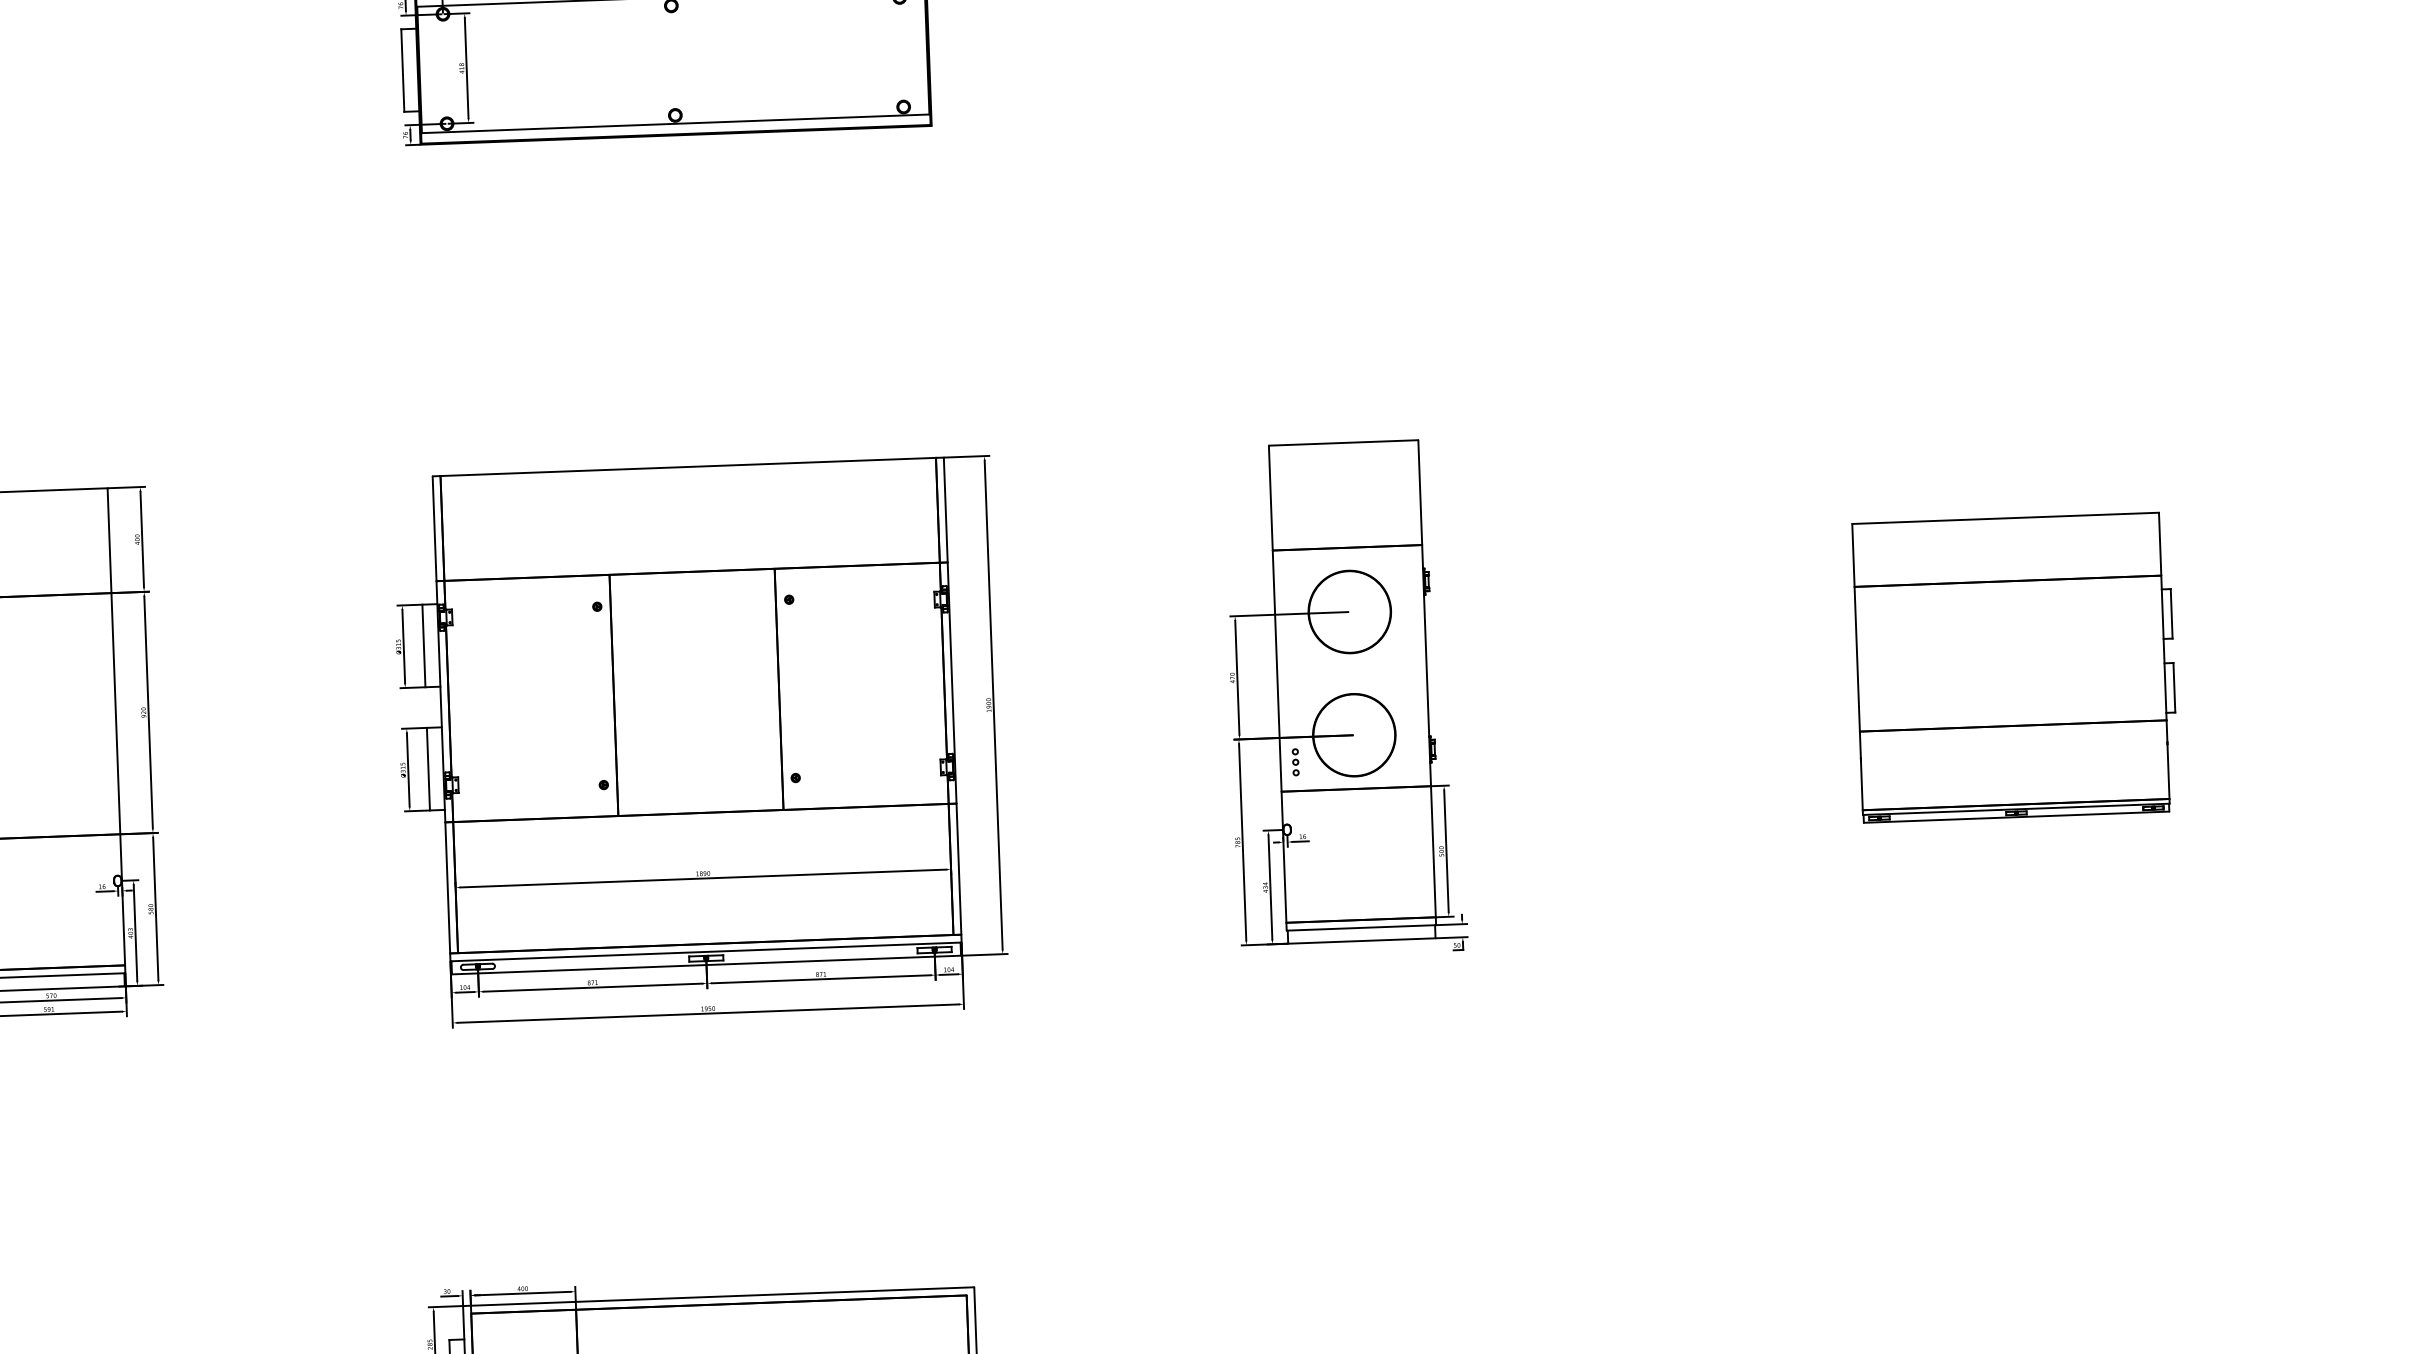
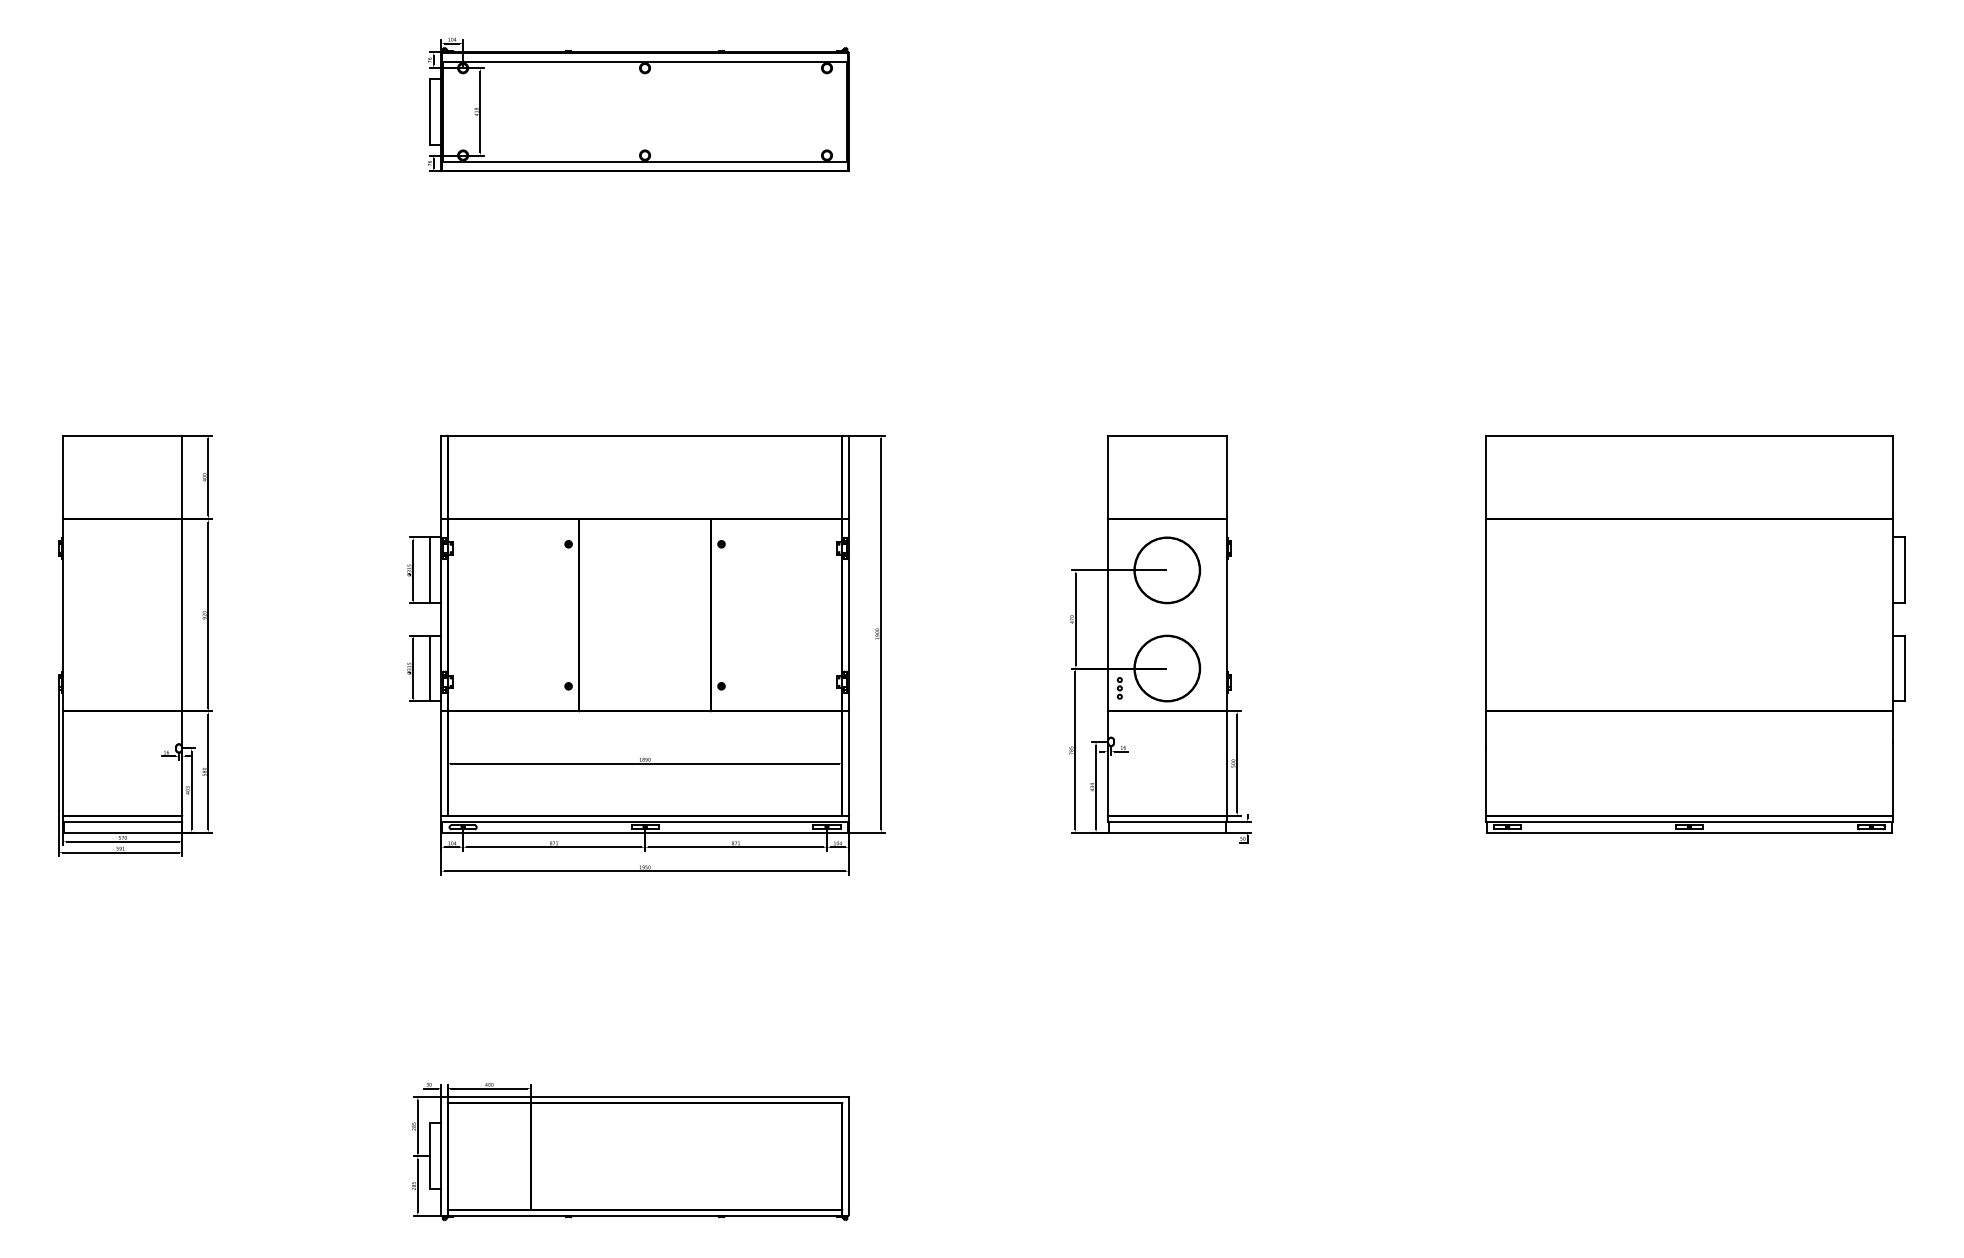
part: (2015, 666) -> (1695, 633), size x1.67

